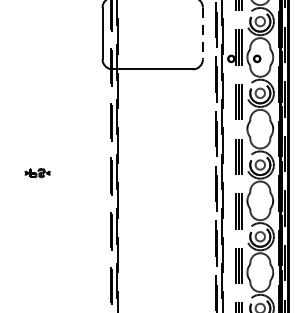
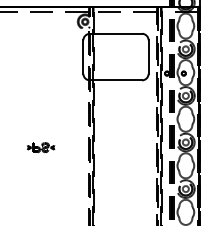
line: (202, 34) -> (148, 57), dashed -> solid
part: (38, 172) -> (41, 147), size x1.67

